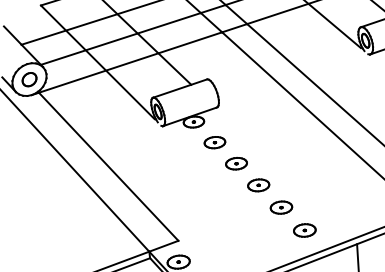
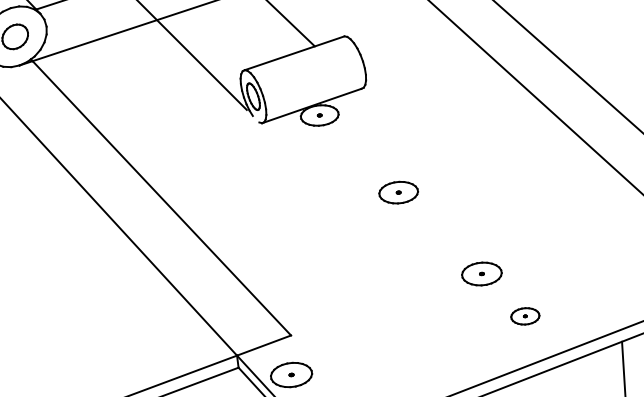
part: (214, 142) -> (357, 153), removed
part: (258, 185) -> (439, 232), removed
part: (304, 230) -> (524, 316), size x0.7

